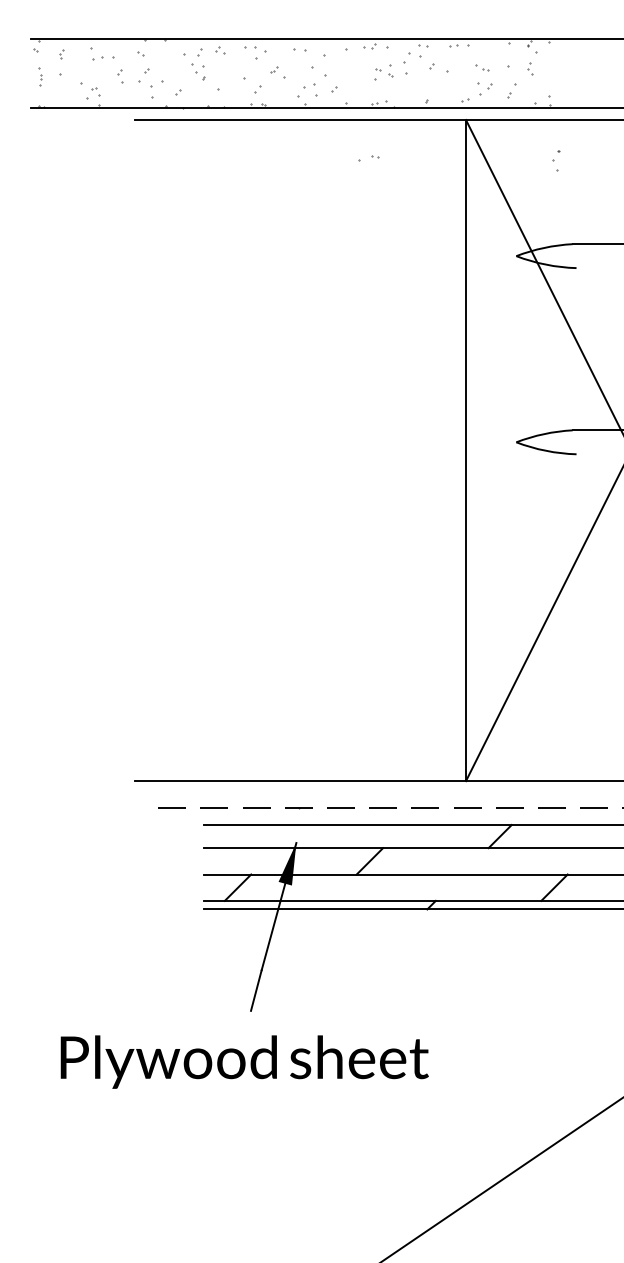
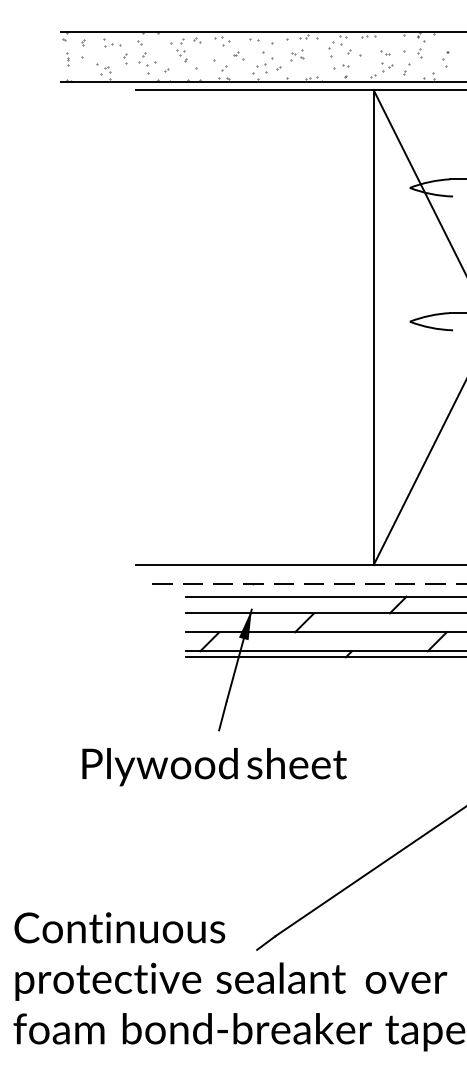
part: (383, 71) -> (297, 55), moved
part: (369, 158) -> (341, 66), moved
part: (556, 160) -> (445, 59), moved

